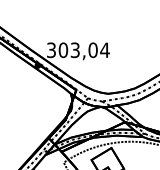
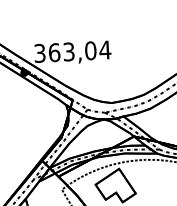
text: (63, 49) -> (54, 51), 303,04 -> 363,04

